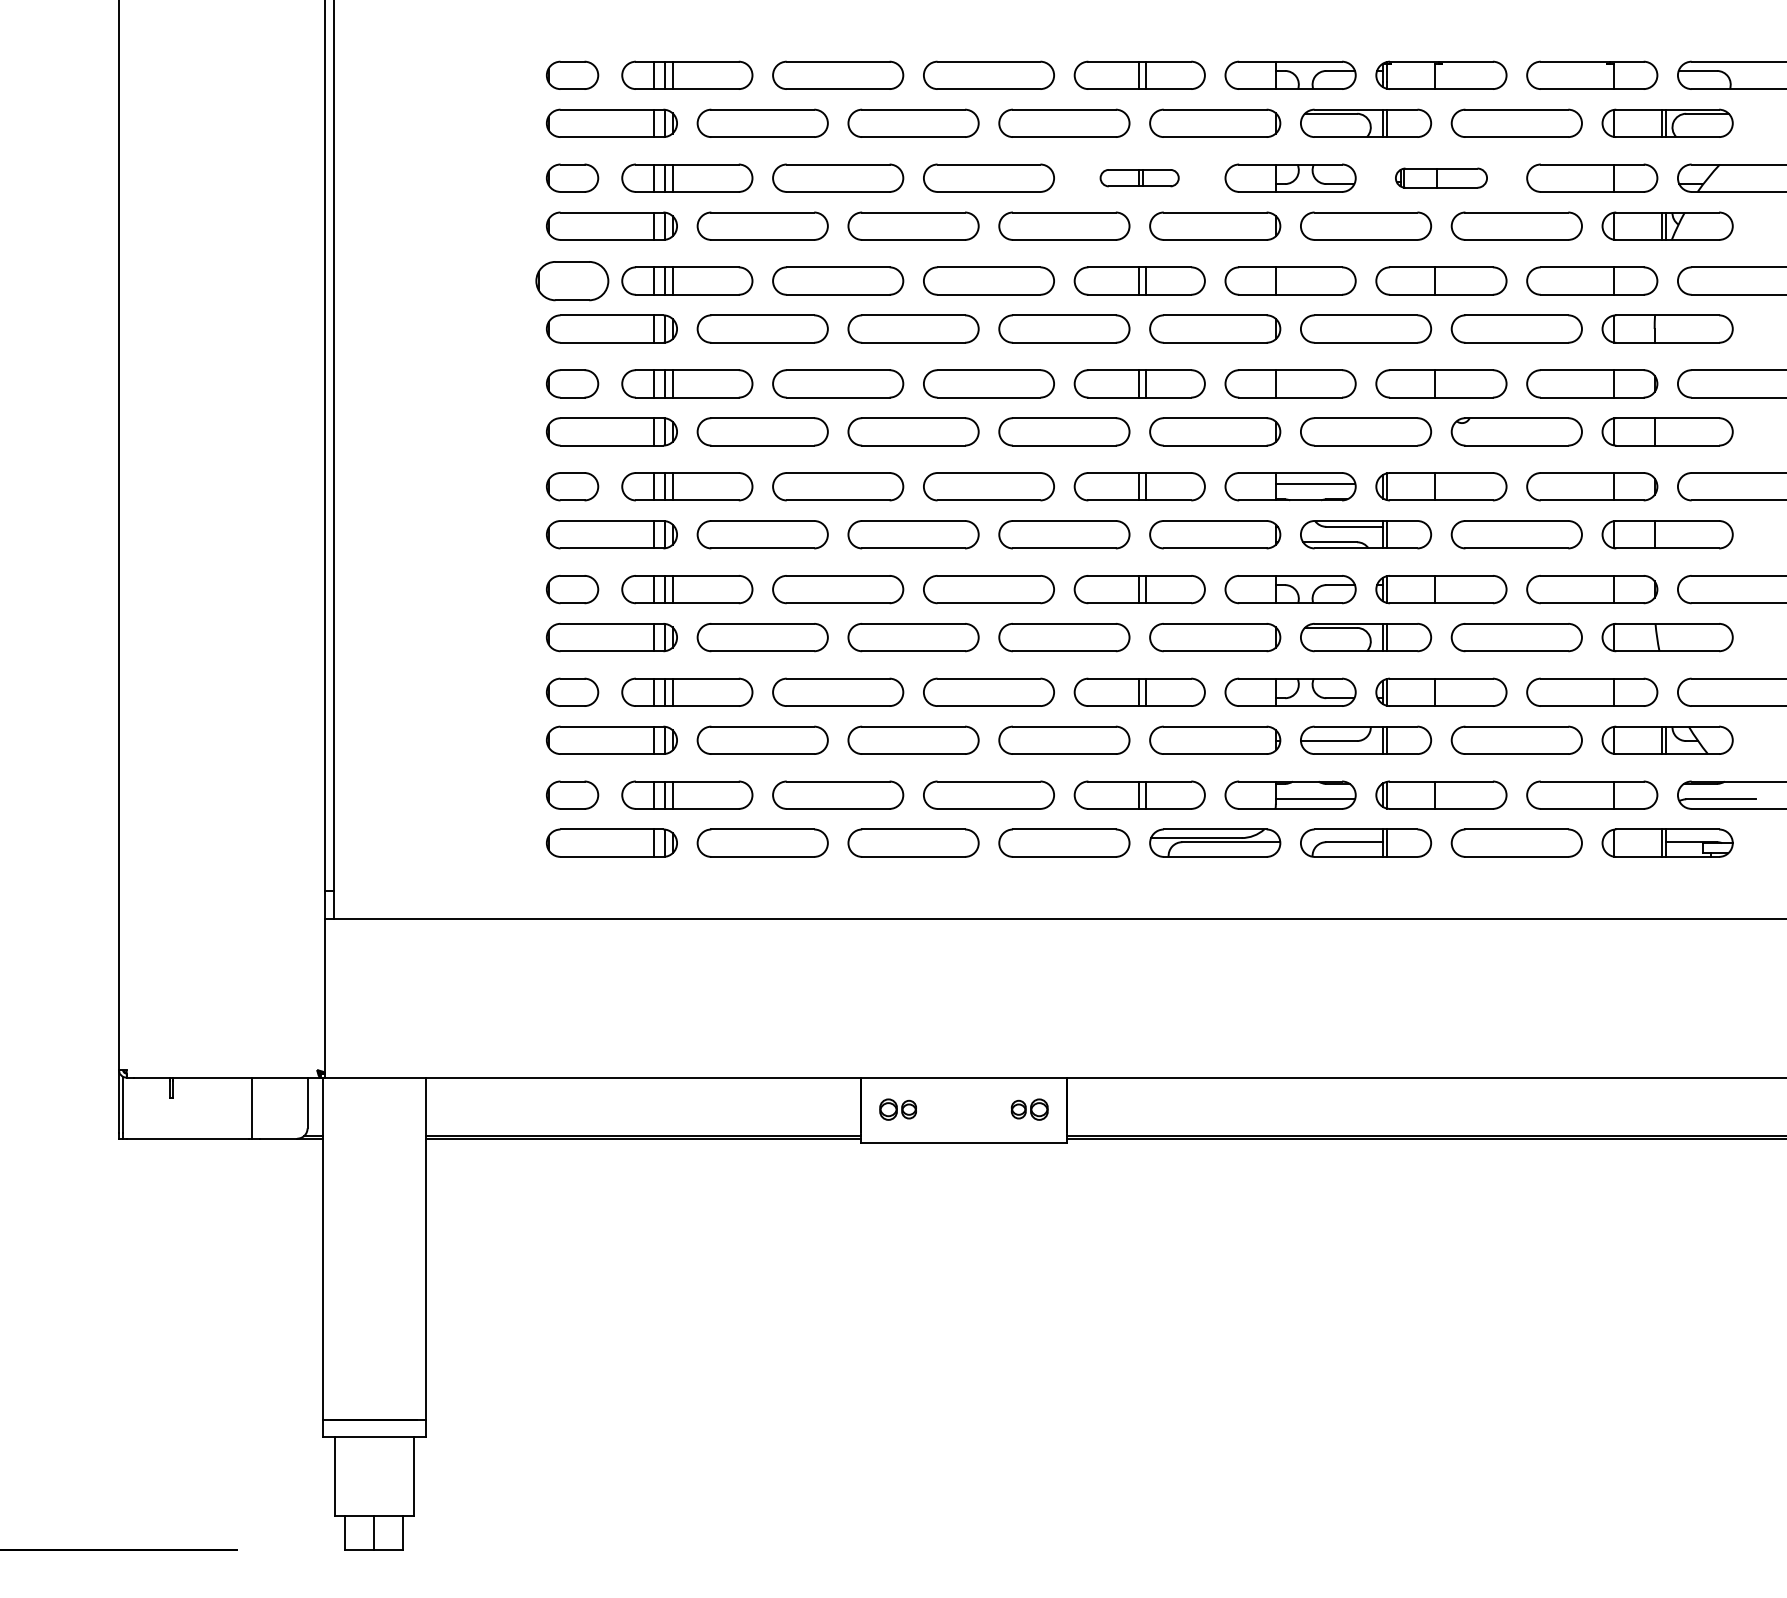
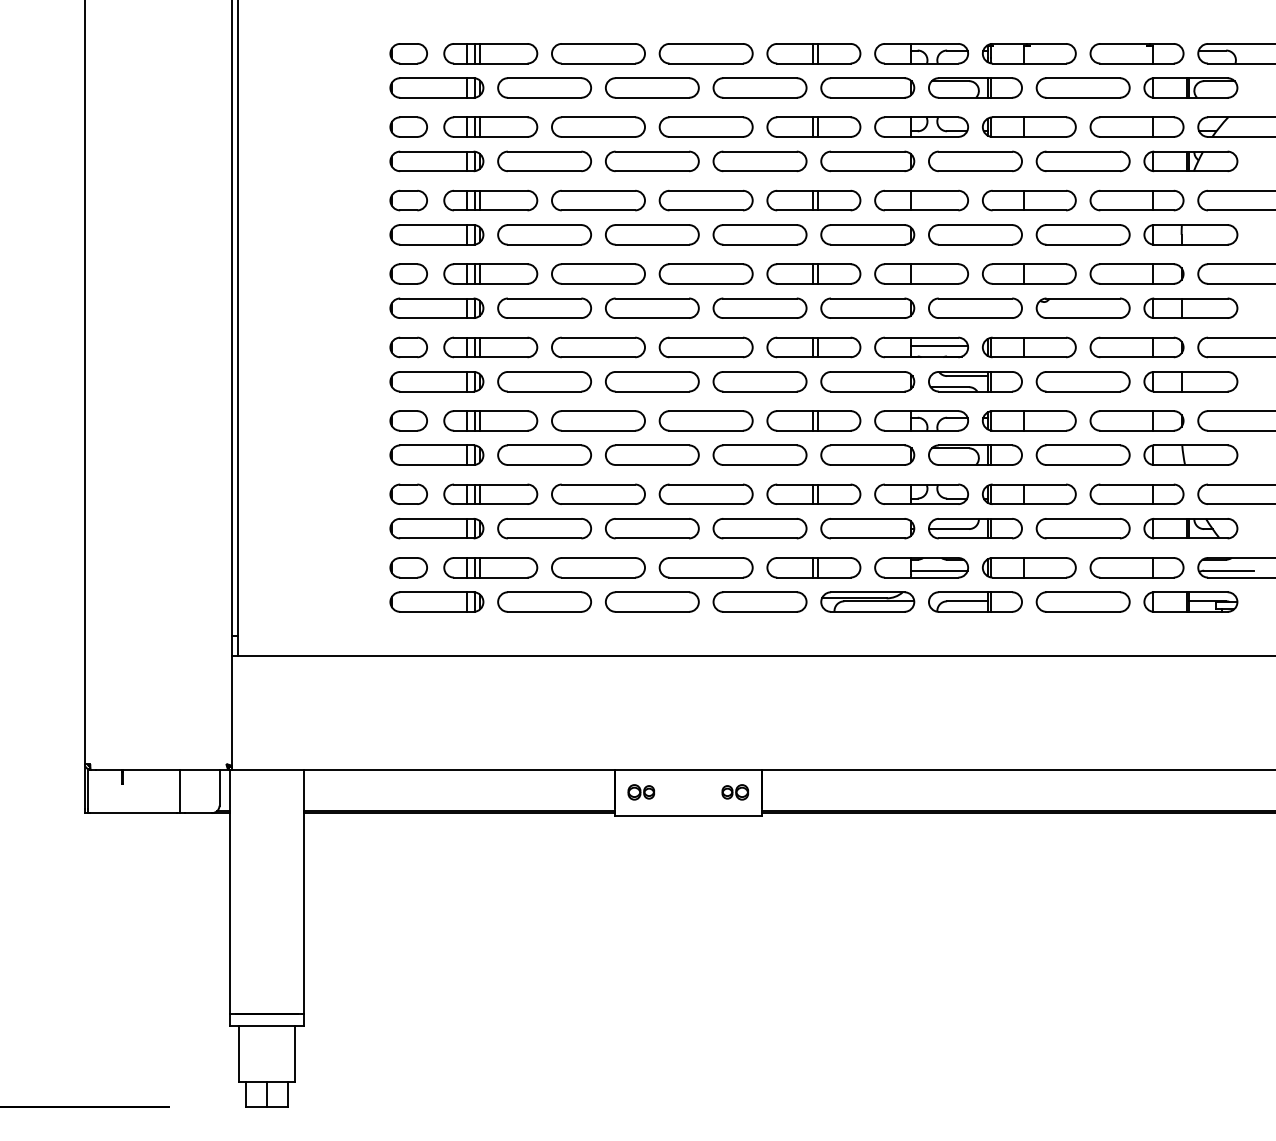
part: (1139, 177) -> (813, 126), size x1.67
part: (1441, 177) -> (1029, 126), size x1.43
part: (572, 280) -> (408, 200), size x0.71

